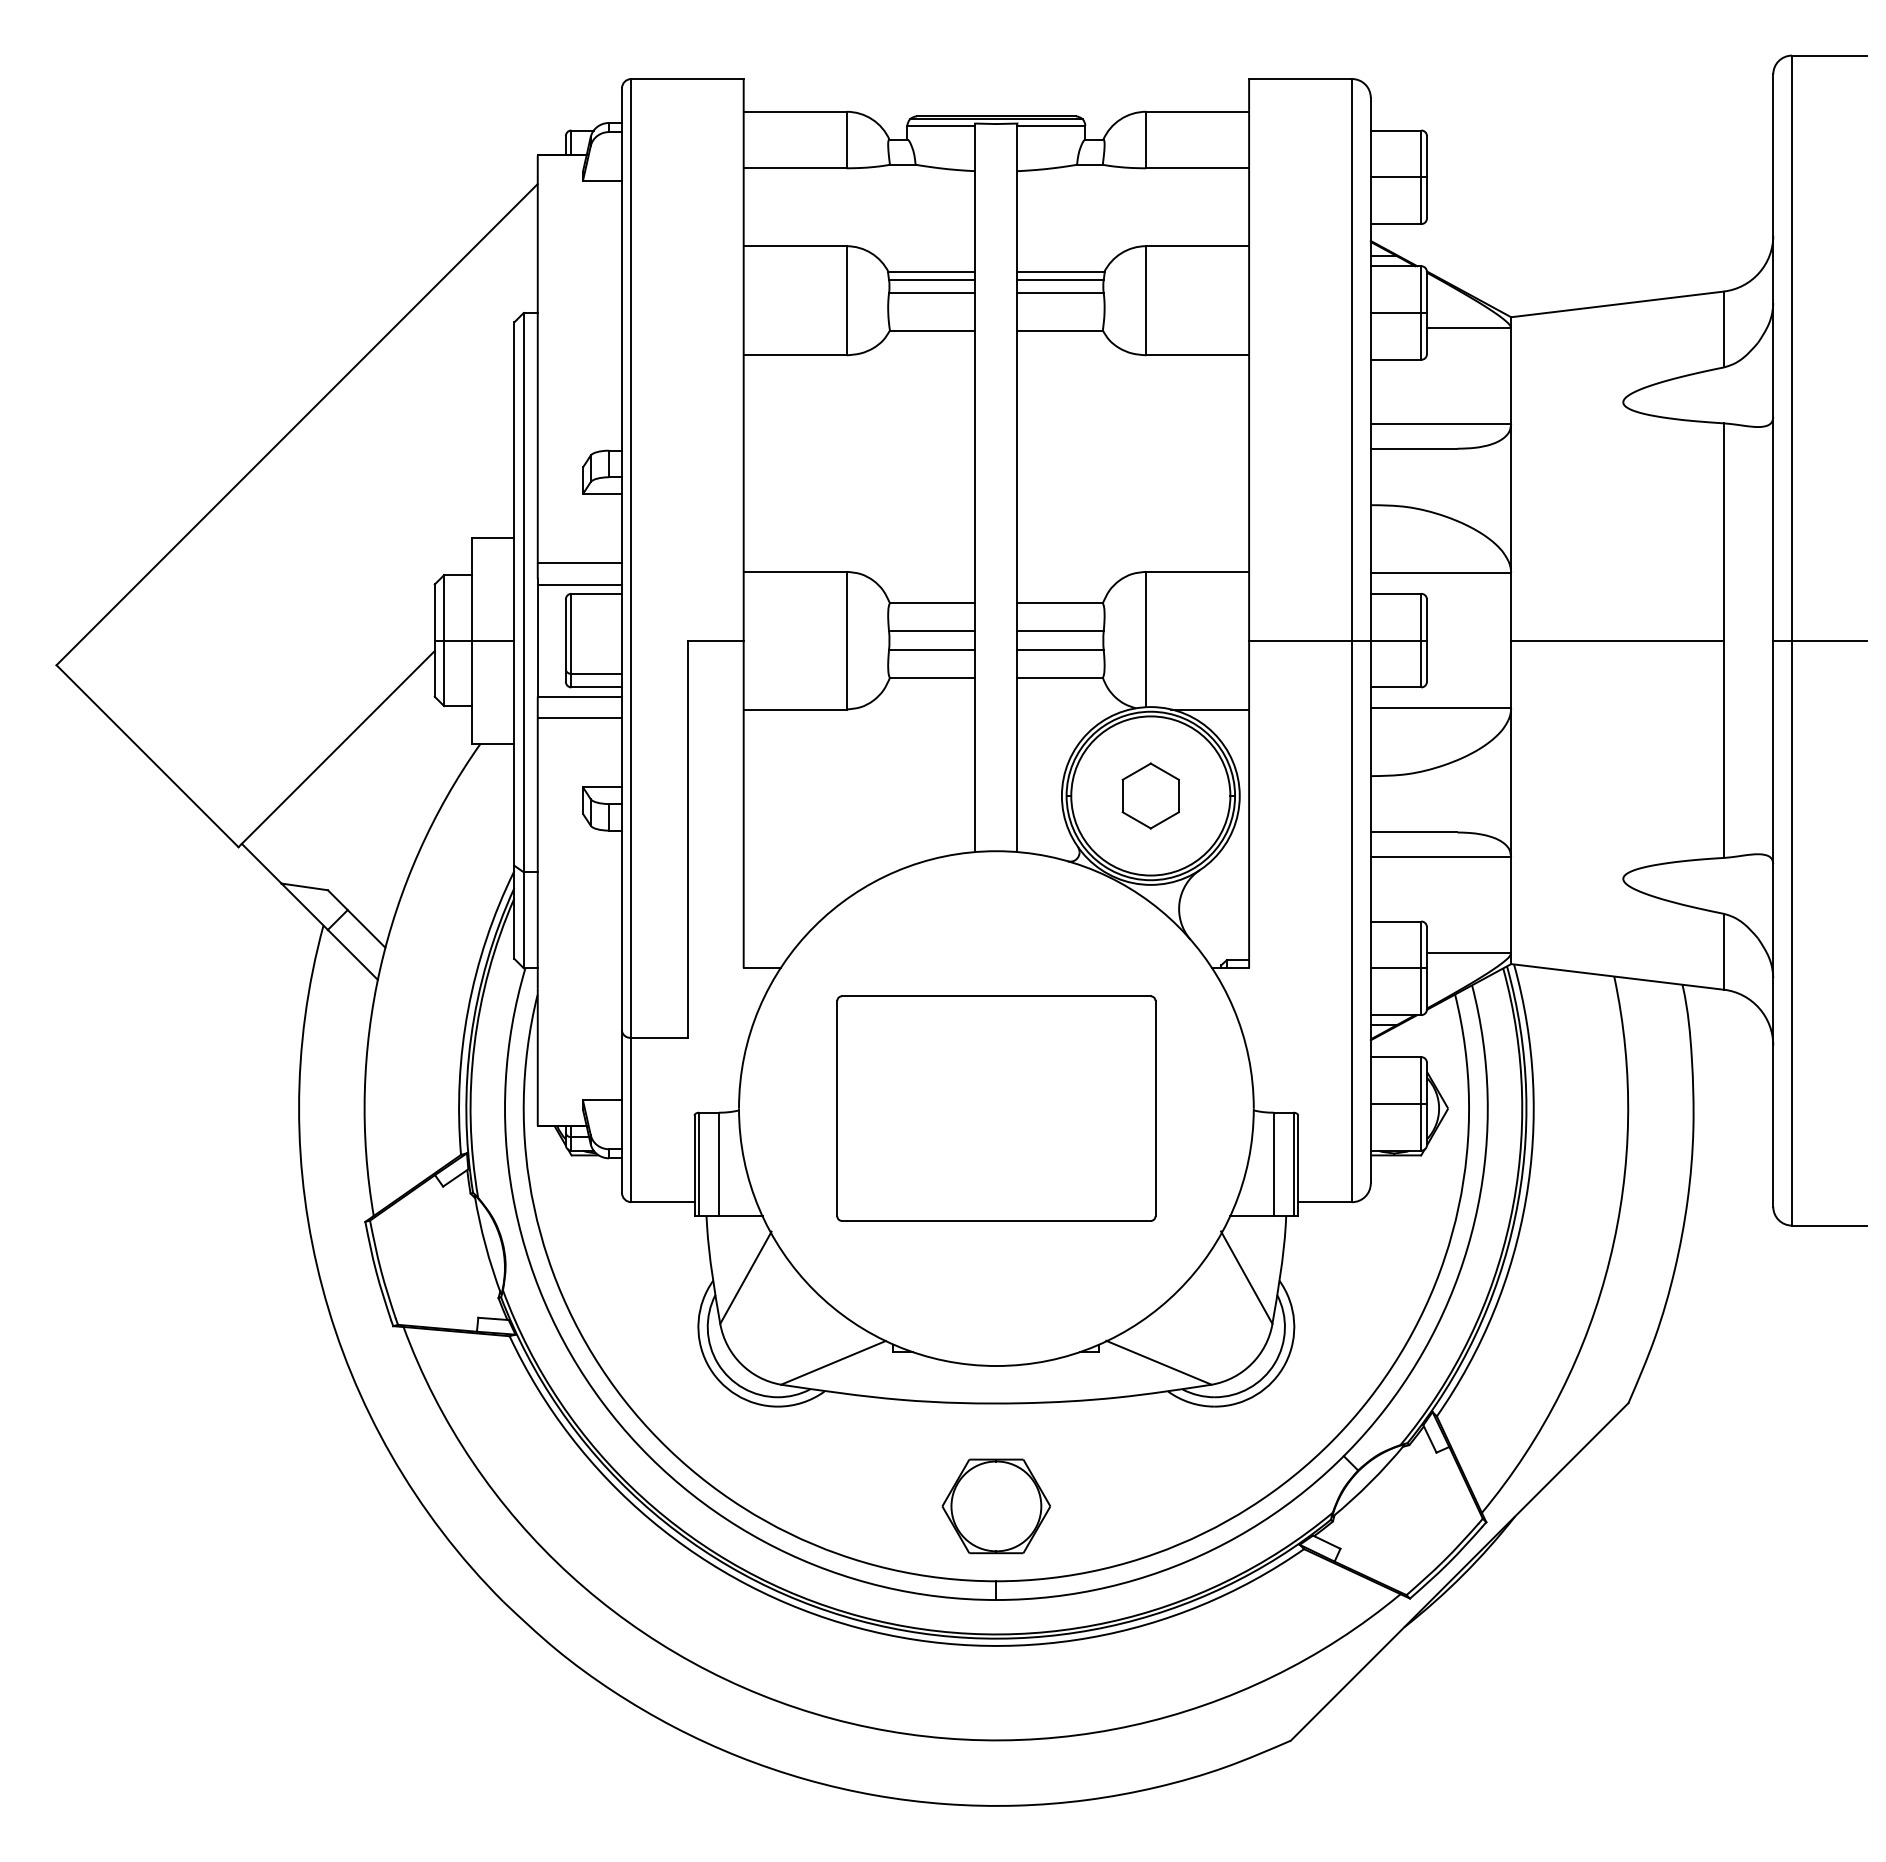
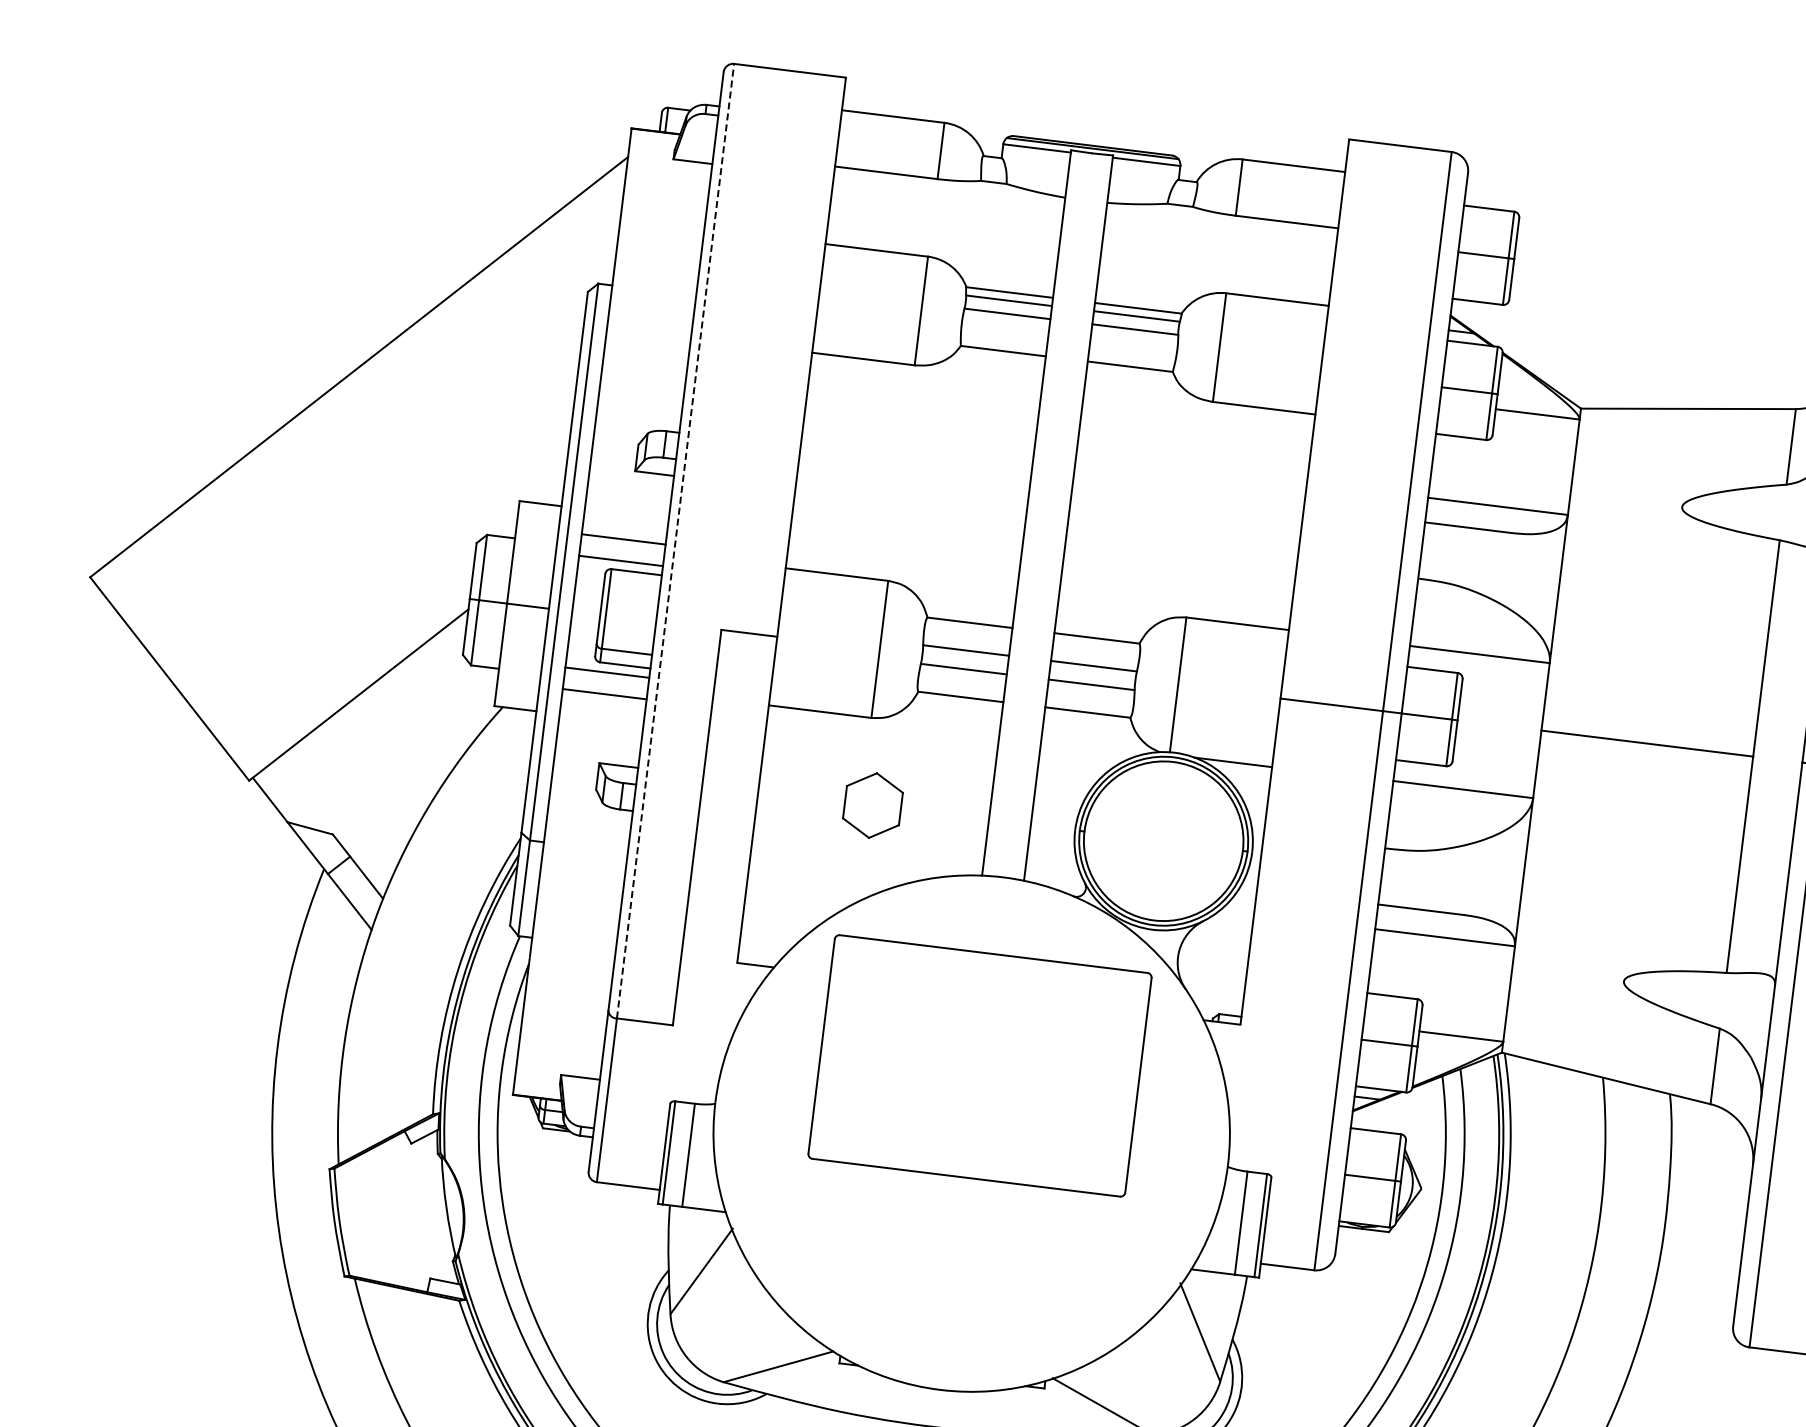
line: (631, 557) -> (675, 540), solid -> dashed
part: (1150, 795) -> (872, 805), moved
part: (996, 1108) -> (980, 1065), moved

